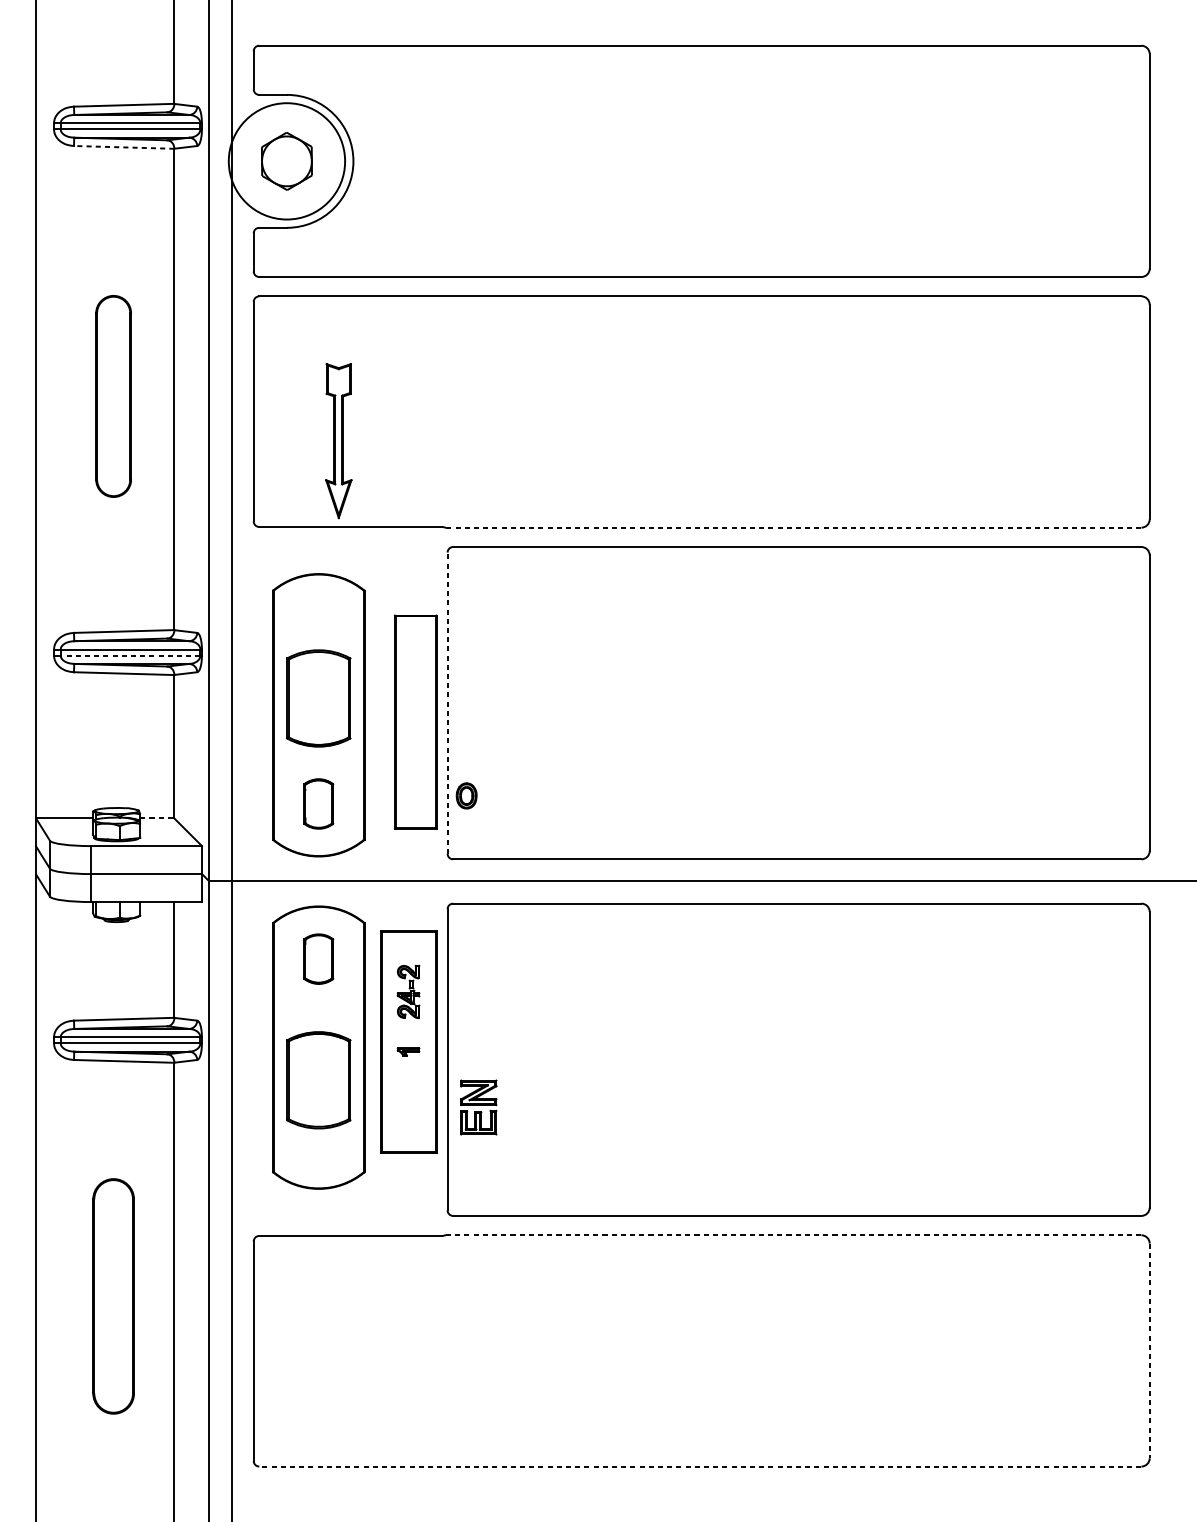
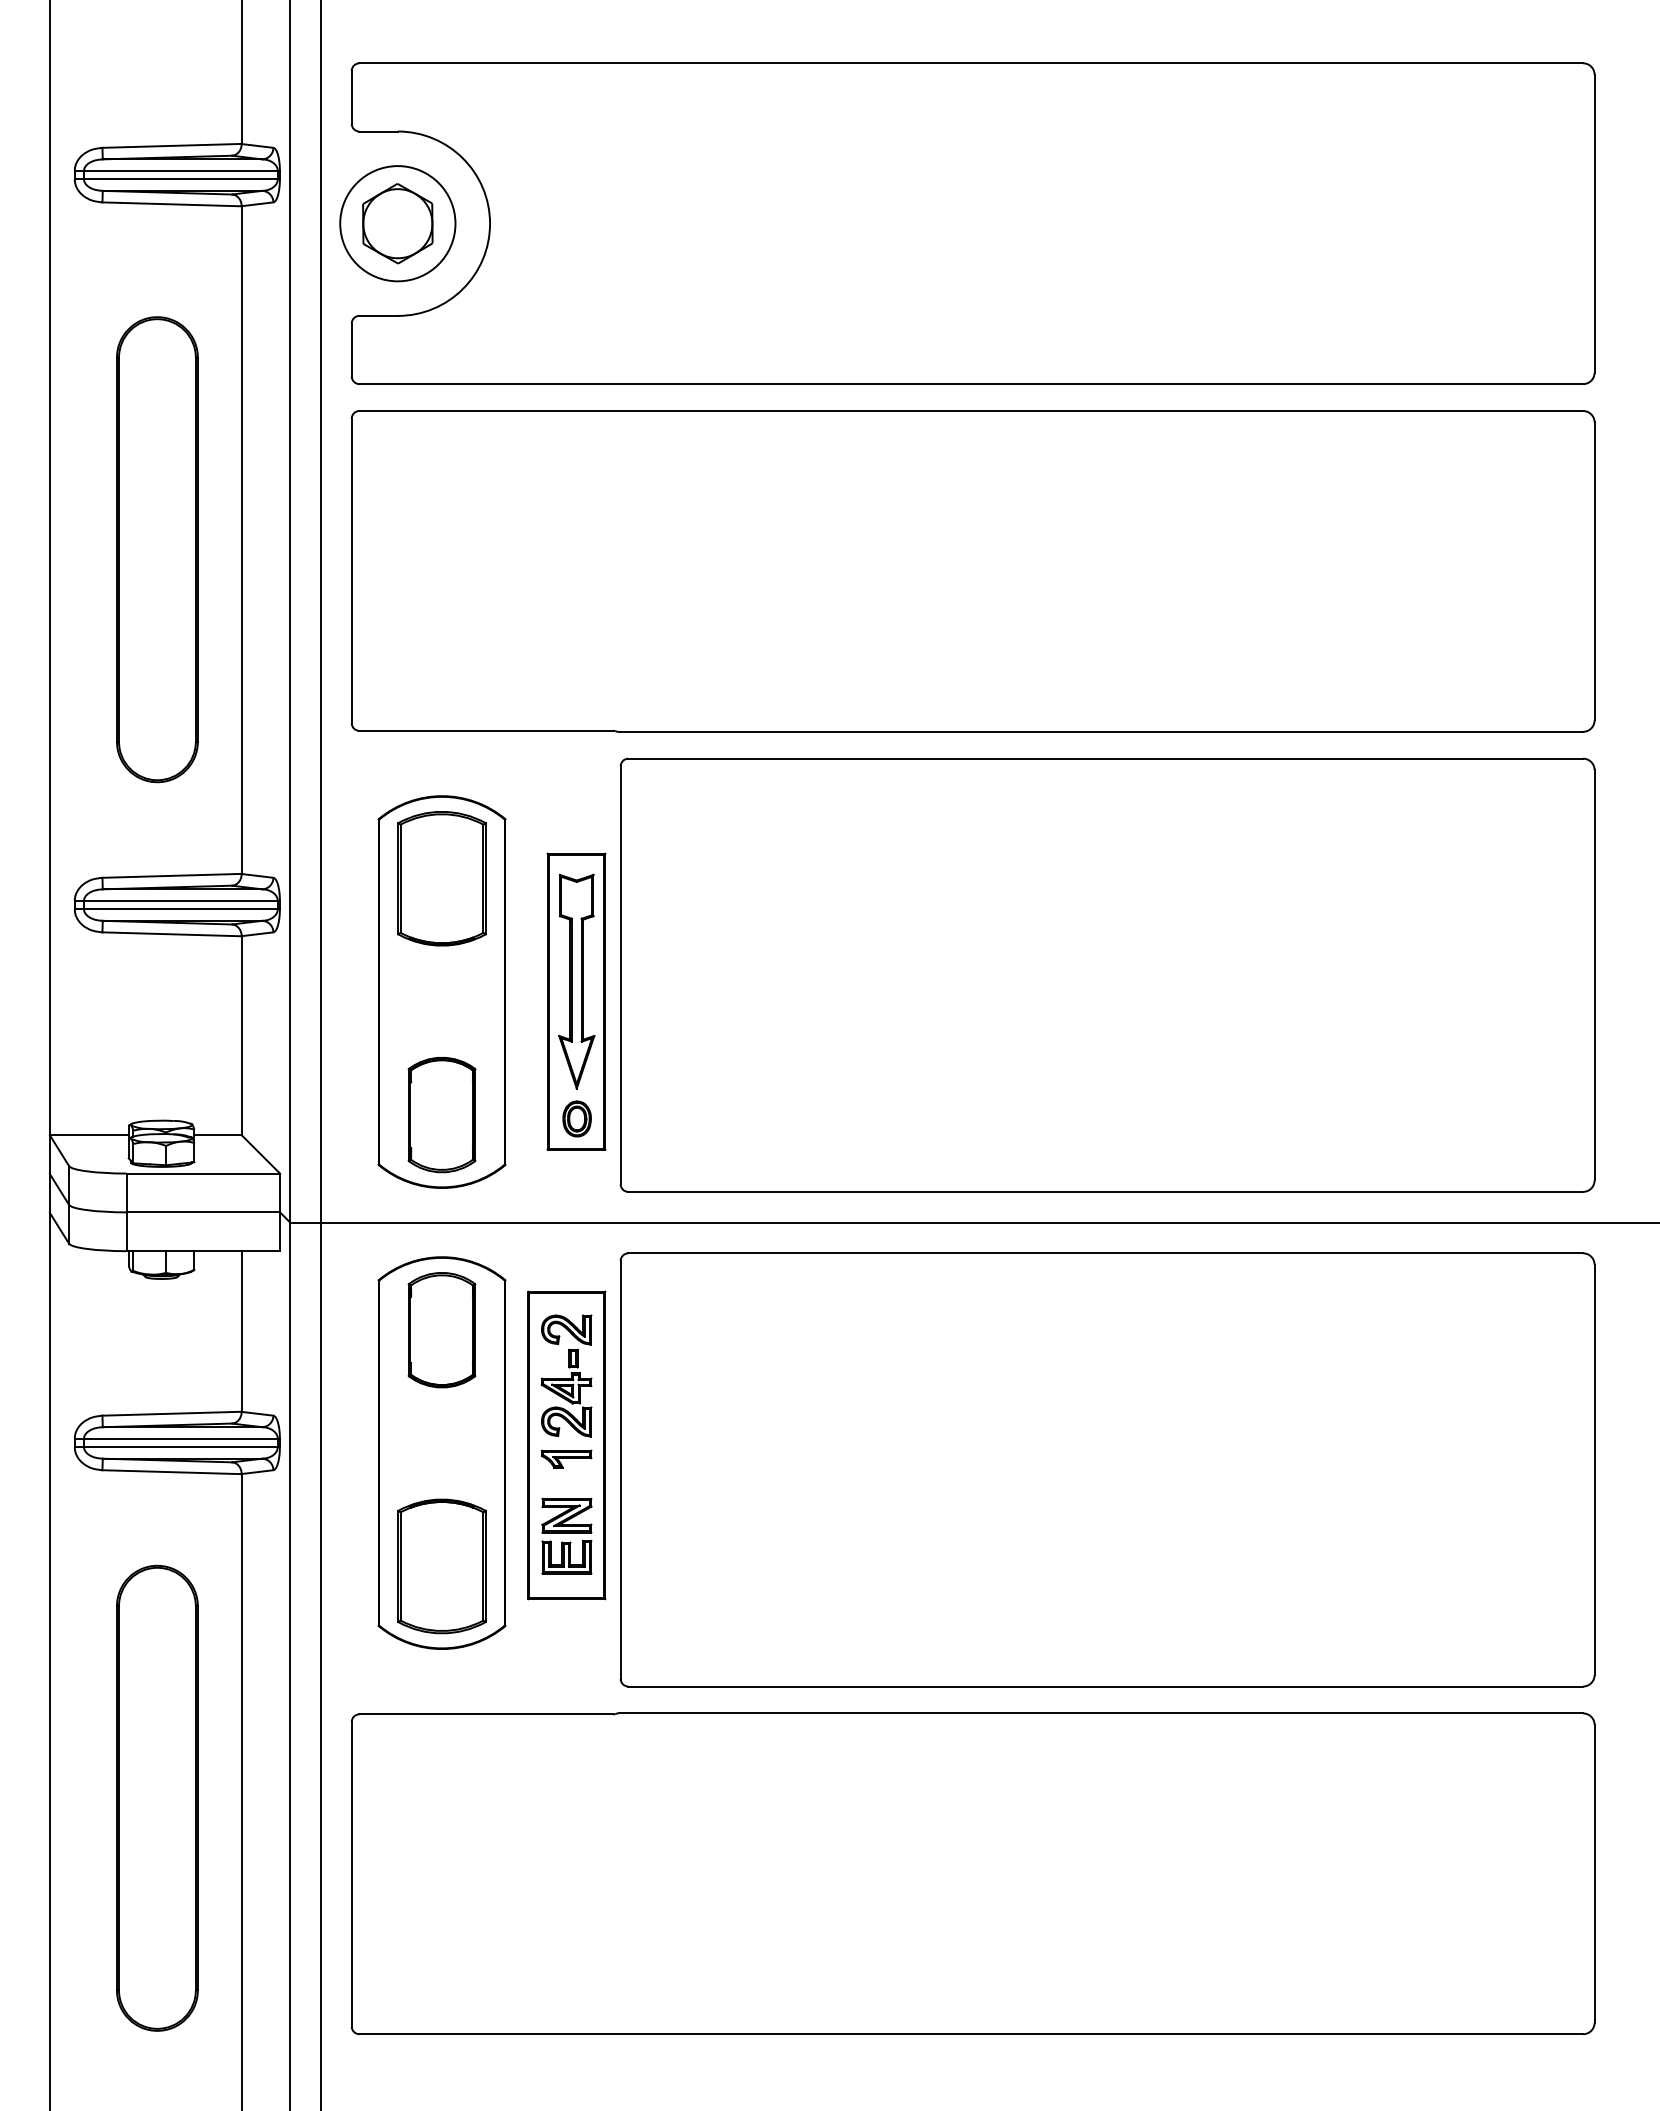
line: (124, 147) -> (172, 204), dashed -> solid
circle: (286, 161) -> (397, 223), size x0.71
part: (113, 396) -> (157, 549), size x1.67
part: (338, 440) -> (576, 981), moved
line: (793, 527) -> (1100, 731), dashed -> solid
line: (130, 655) -> (180, 909), dashed -> solid
part: (318, 698) -> (441, 878), moved
line: (447, 703) -> (620, 975), dashed -> solid
part: (466, 795) -> (576, 1118), moved
part: (318, 804) -> (441, 1115), size x1.67
line: (157, 818) -> (218, 1135), dashed -> solid
part: (318, 959) -> (441, 1330), size x1.67
part: (408, 991) -> (566, 1375), size x1.67
part: (408, 1051) -> (566, 1458), size x1.67
part: (318, 1080) -> (441, 1566), moved
part: (478, 1107) -> (566, 1535), moved
line: (794, 1235) -> (1101, 1713), dashed -> solid
part: (113, 1295) -> (157, 1797), size x1.43
line: (1149, 1350) -> (1594, 1873), dashed -> solid
line: (700, 1466) -> (971, 2034), dashed -> solid

